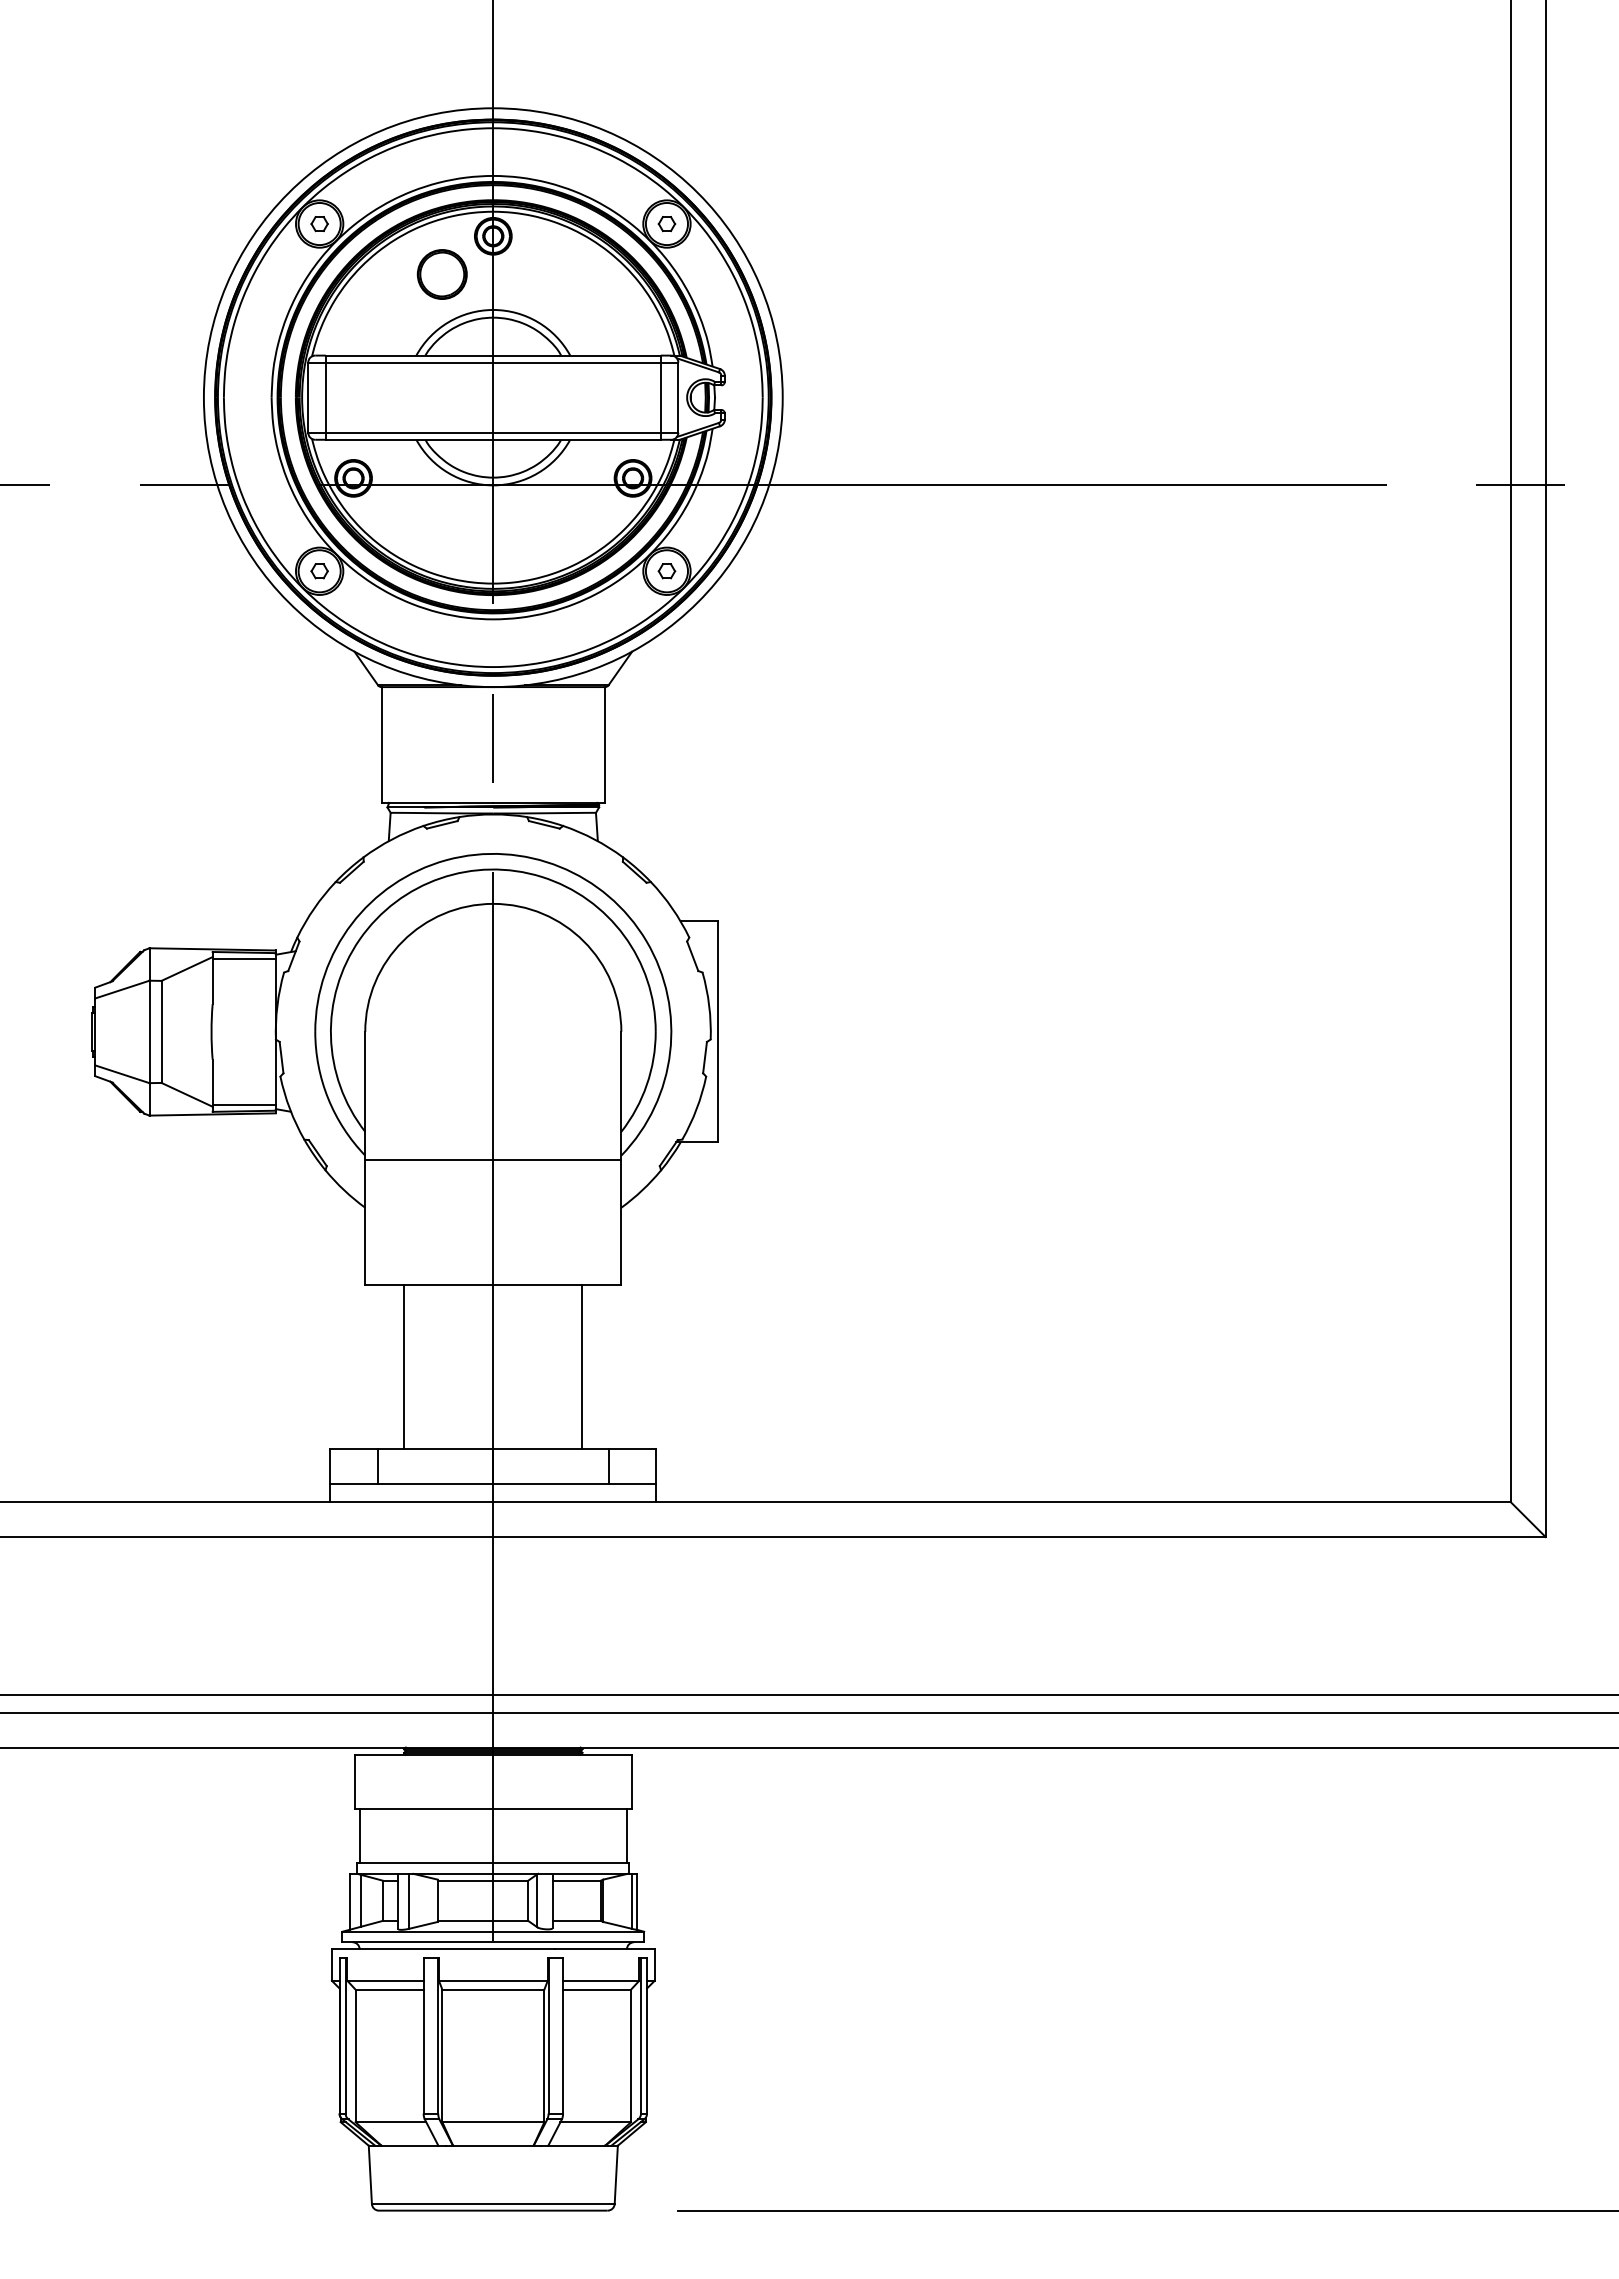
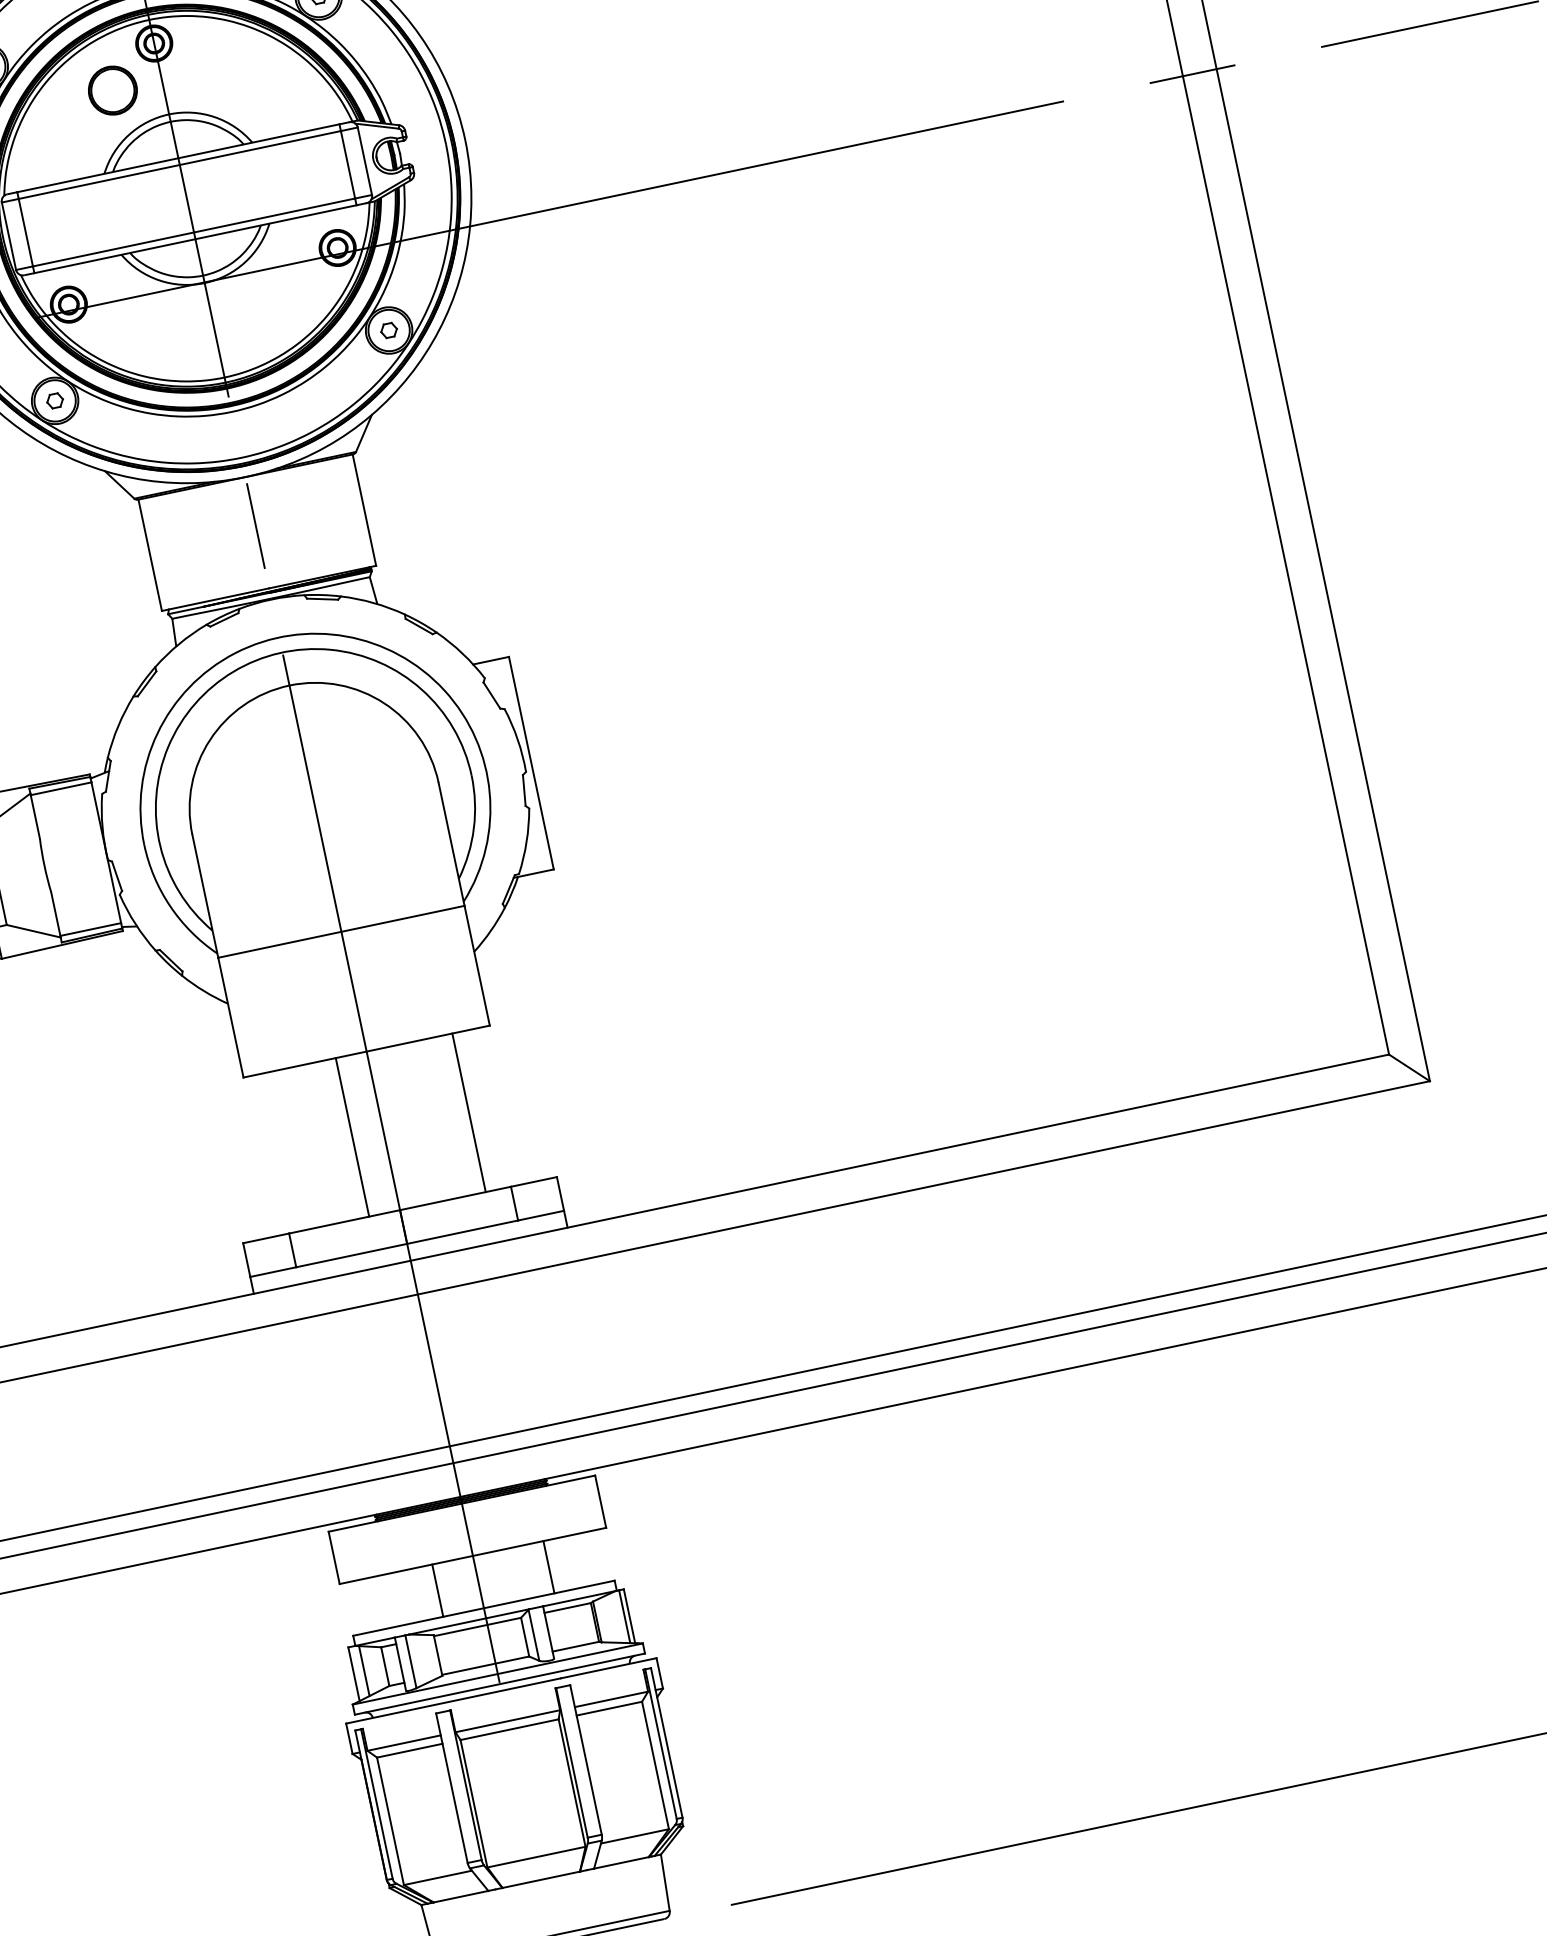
line: (404, 1366) -> (352, 1136), moved
line: (360, 1835) -> (438, 1589), moved
line: (626, 1835) -> (548, 1566), moved

